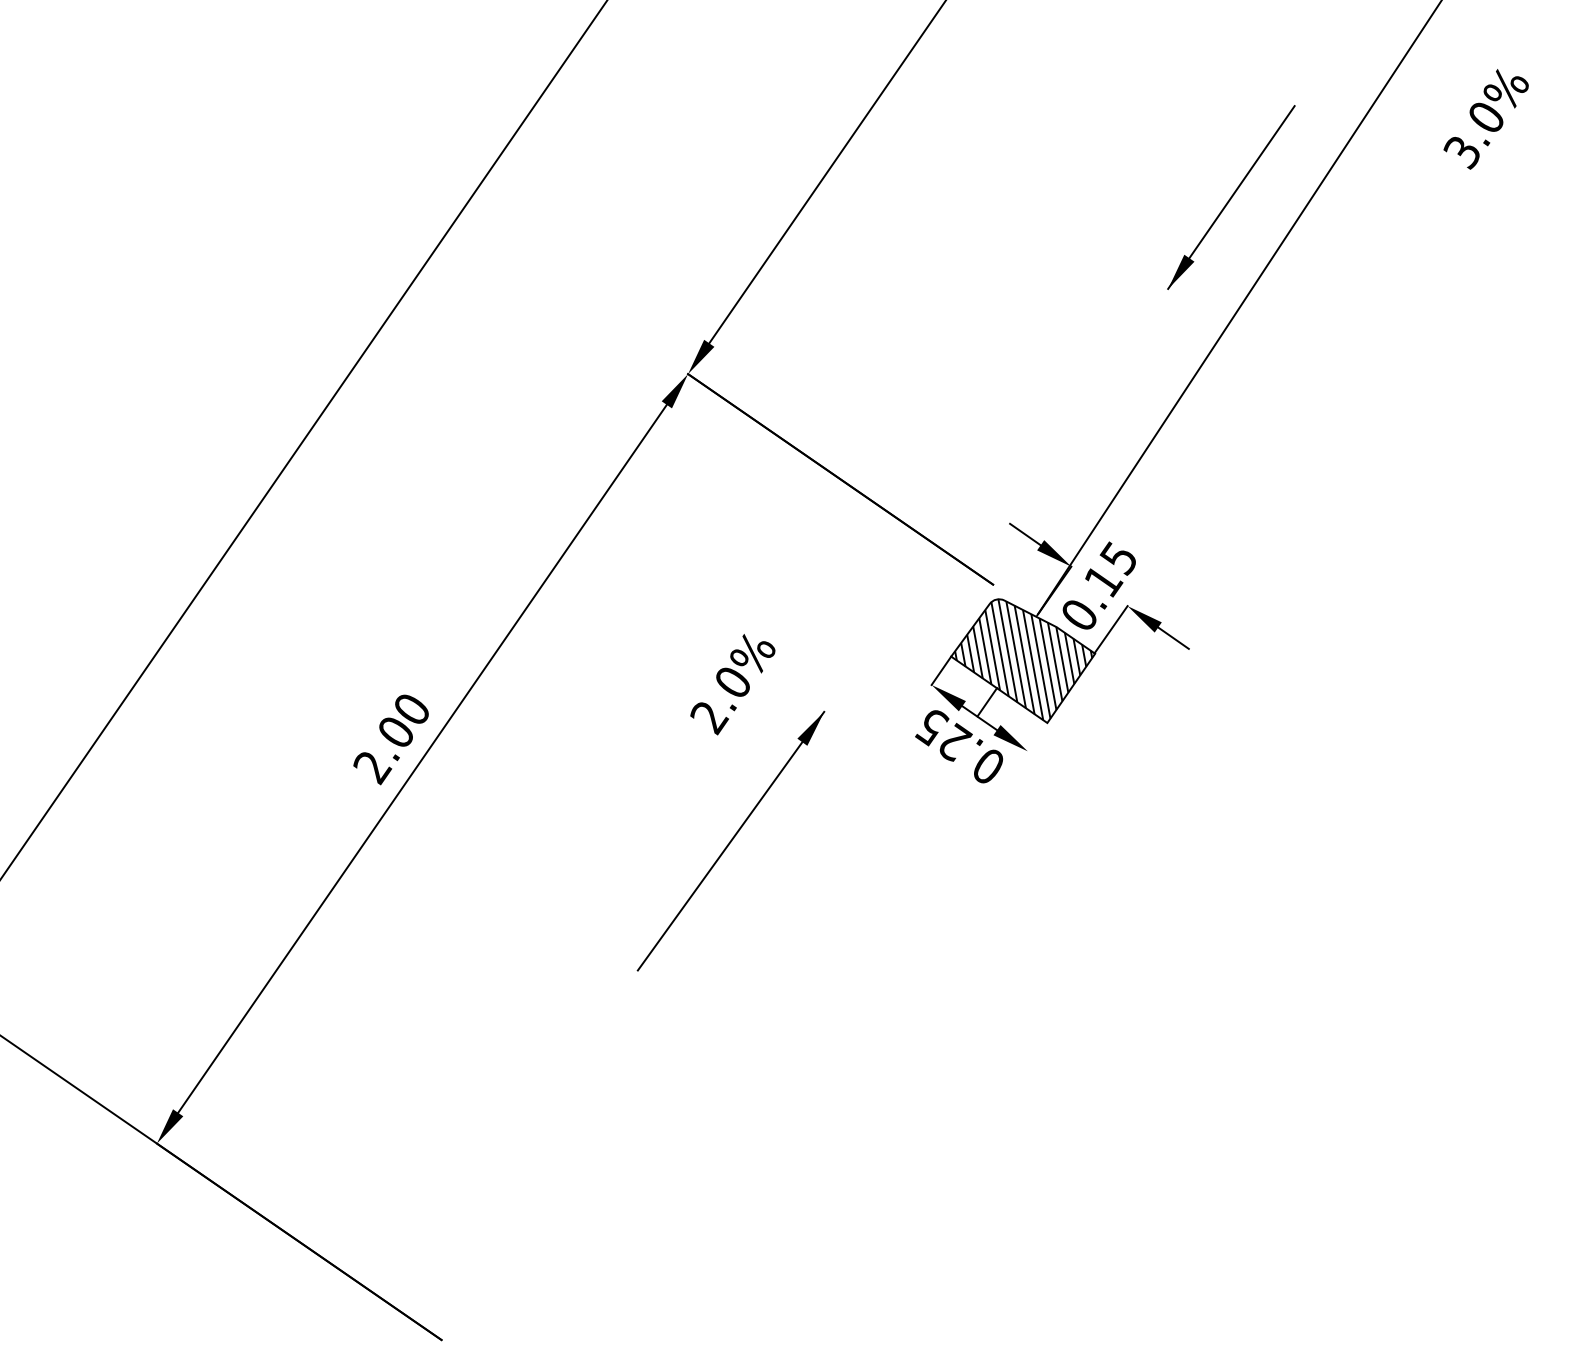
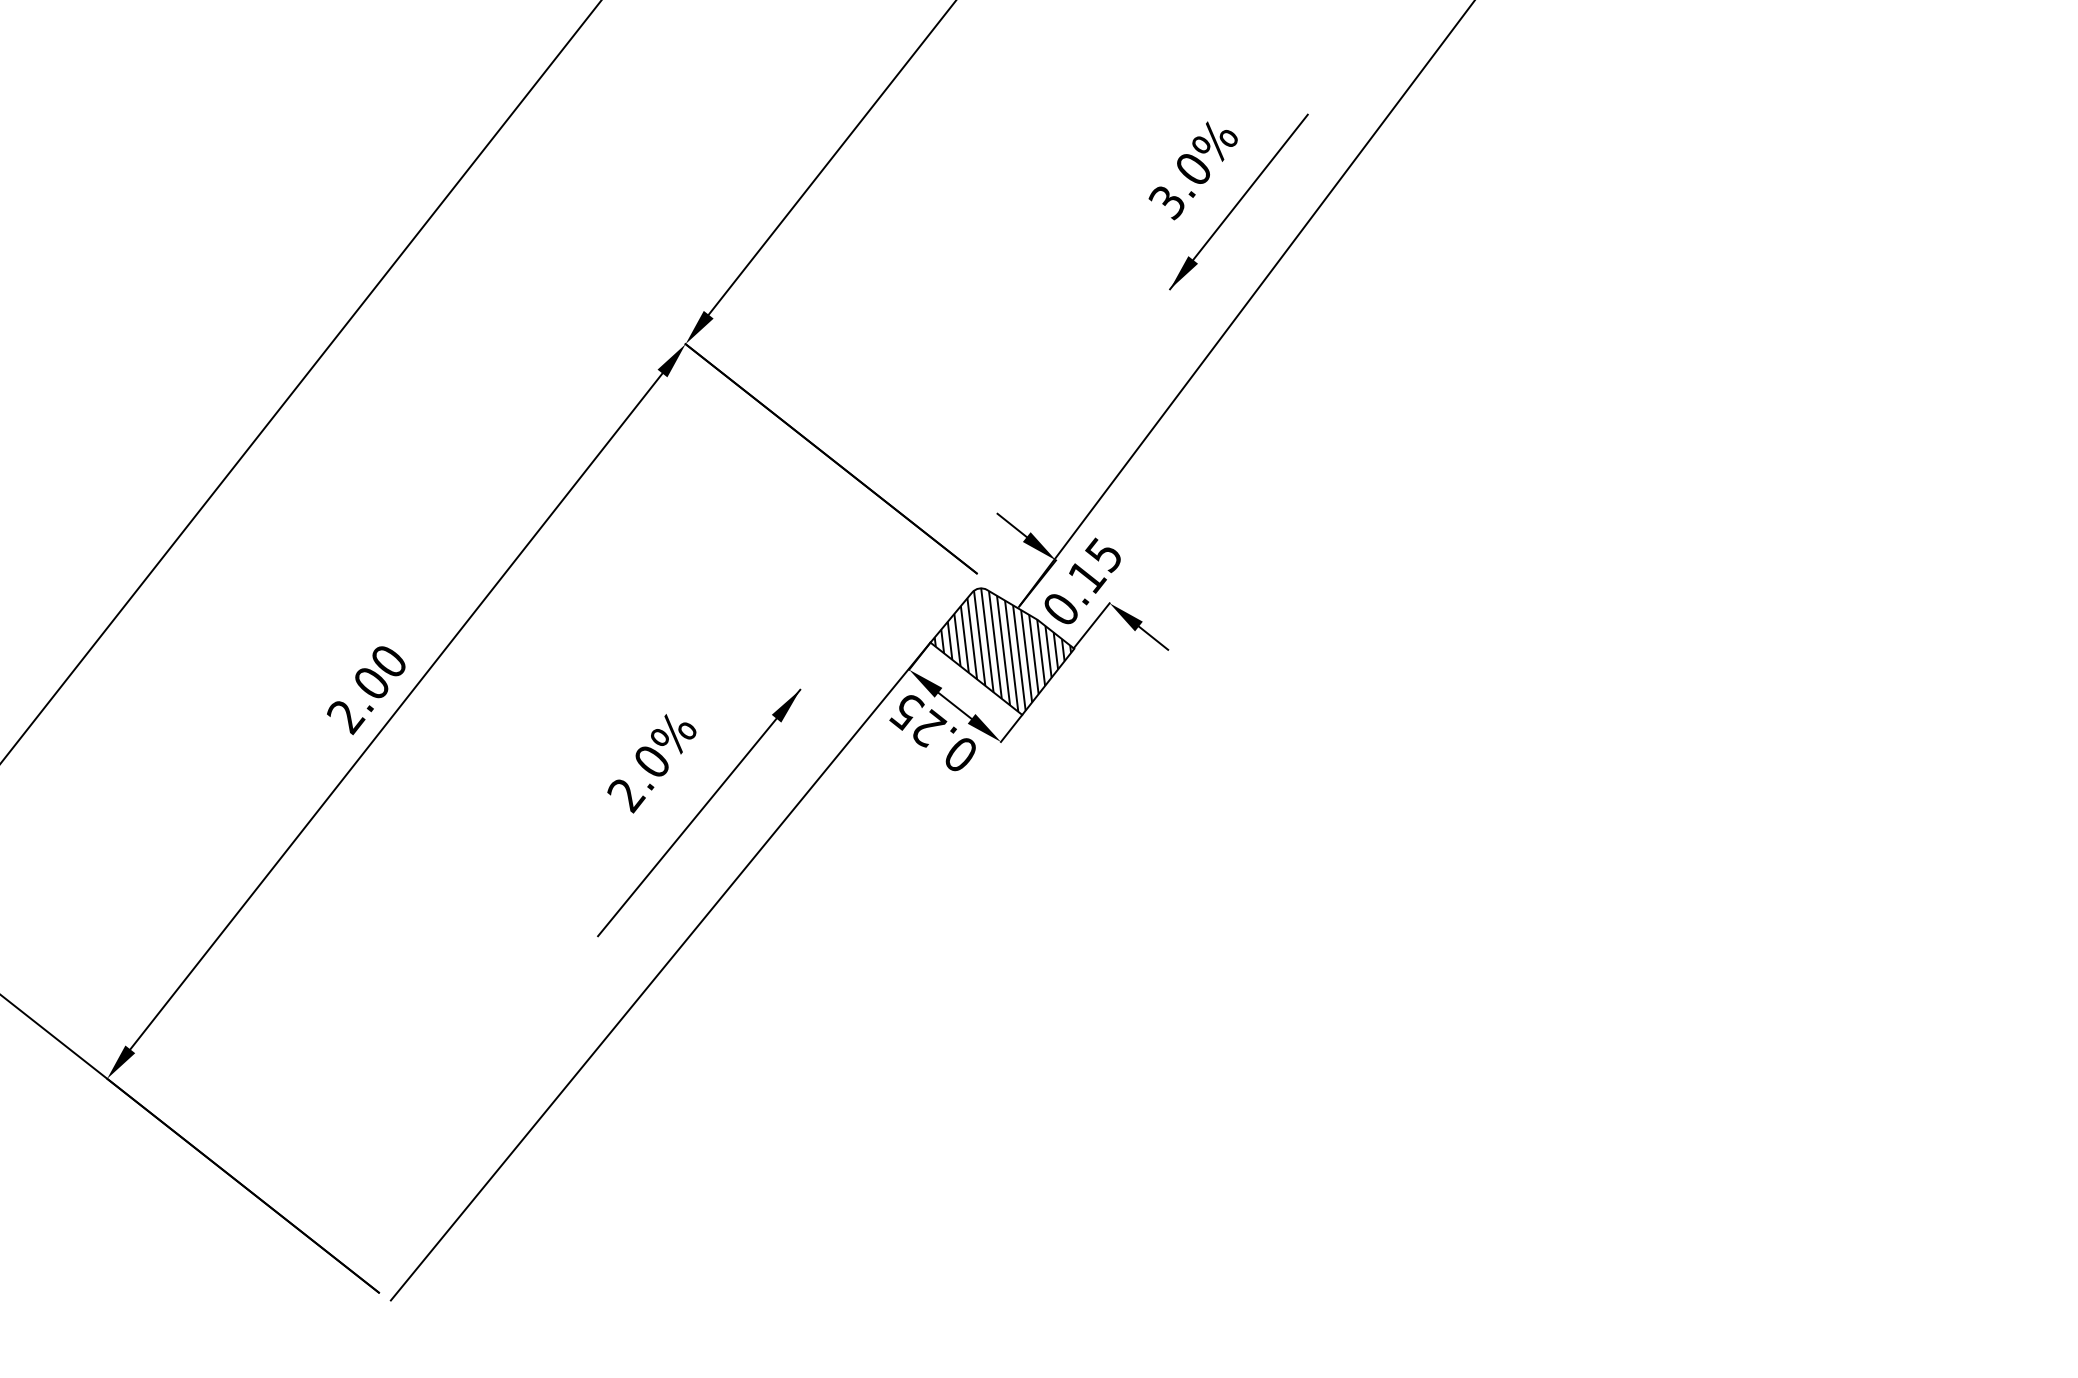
text: (1485, 118) -> (1192, 170), moved
text: (732, 684) -> (651, 763), moved
line: (987, 701) -> (1011, 727), moved
line: (702, 1001) -> (660, 971), added

